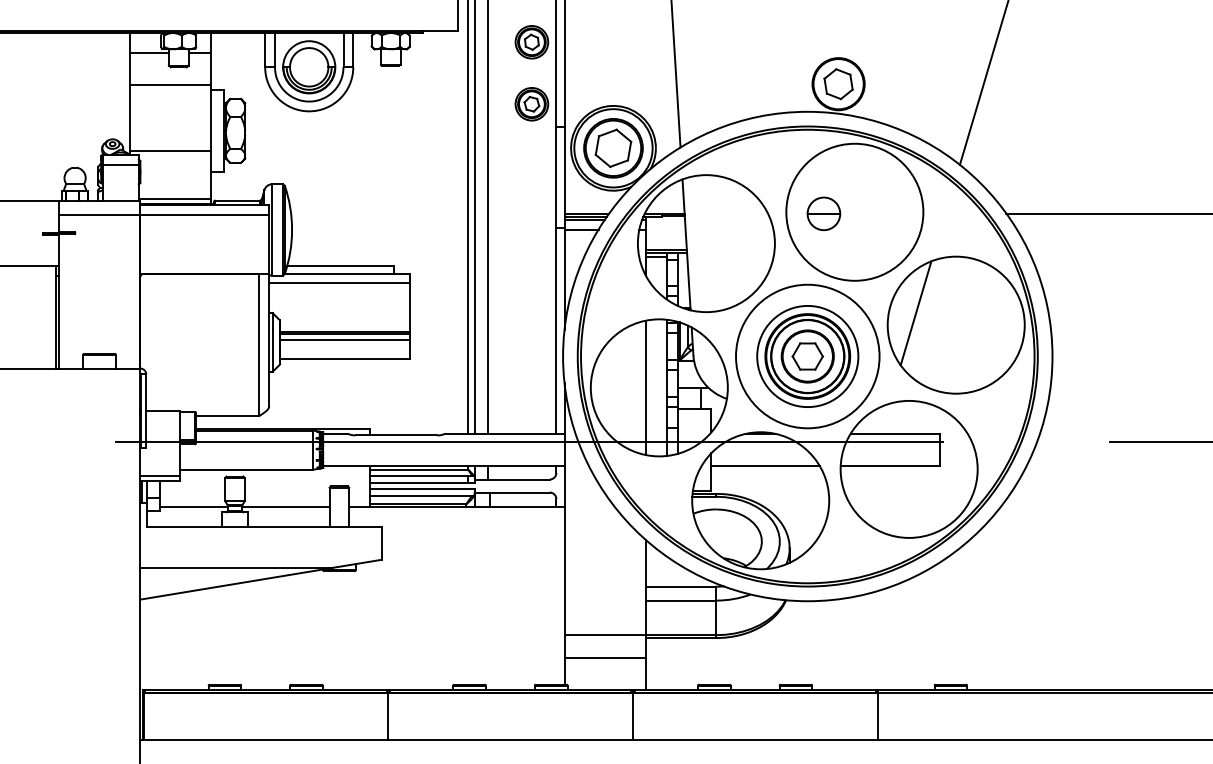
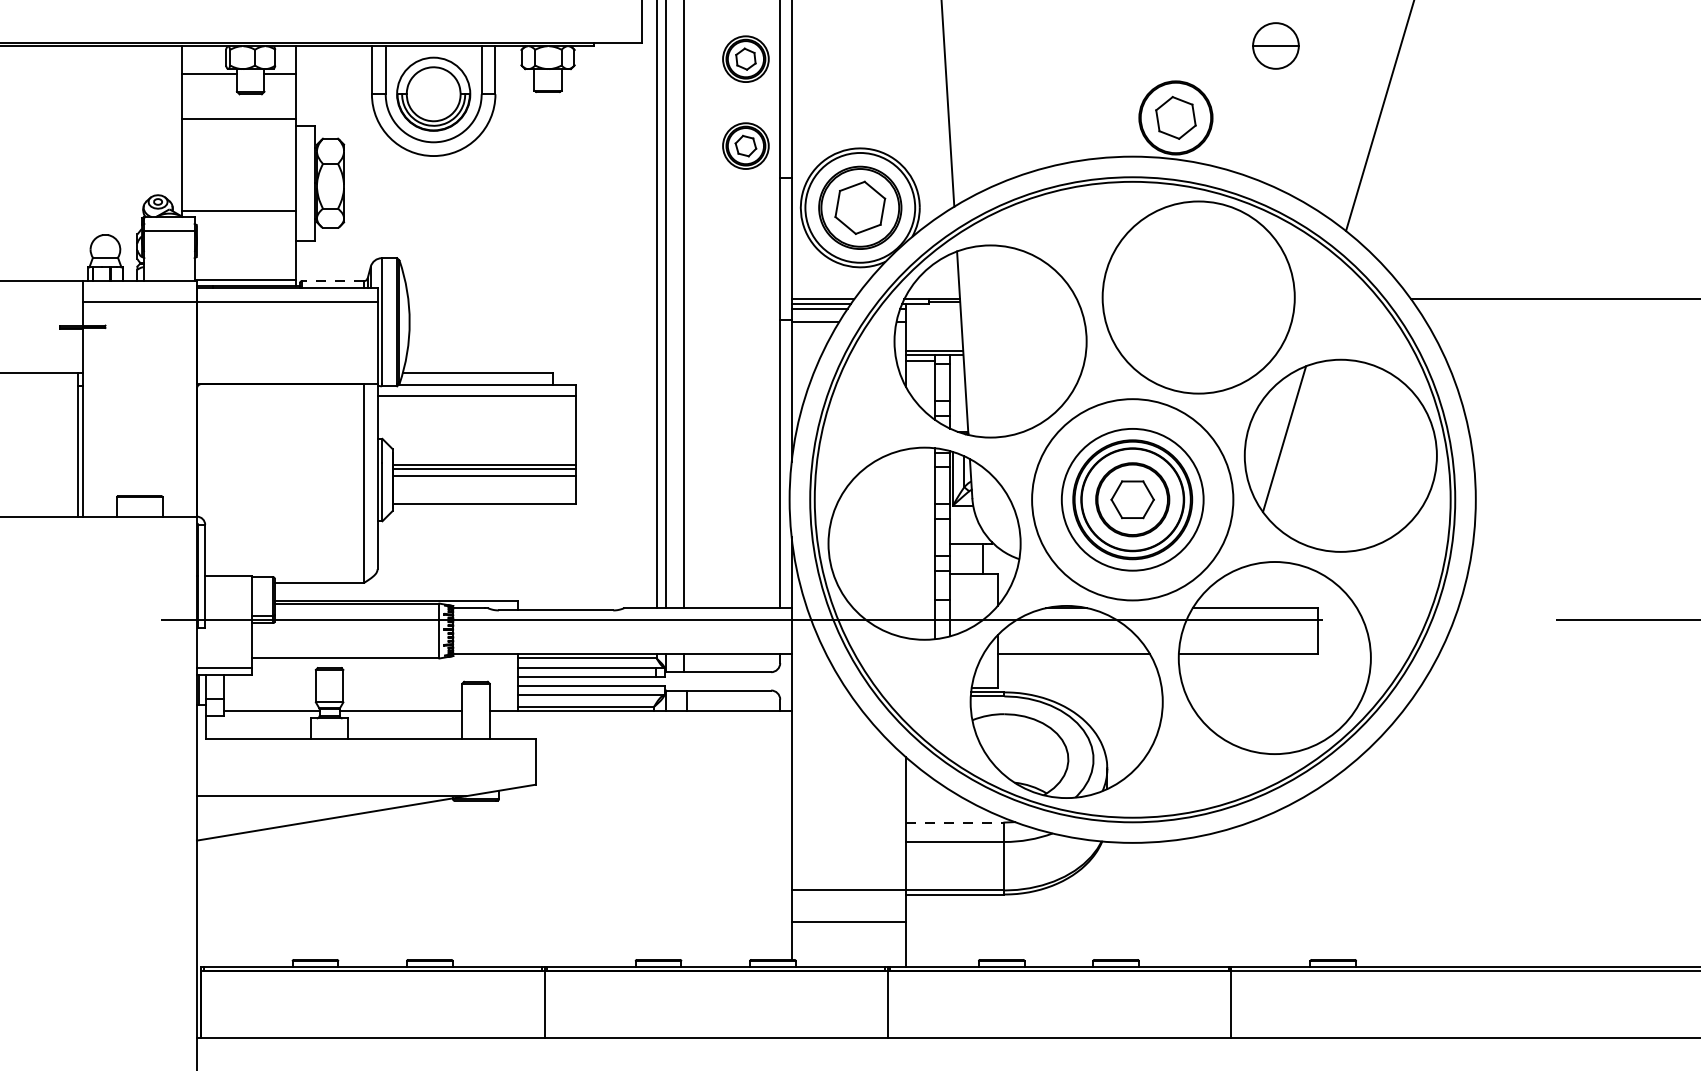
line: (237, 200) -> (333, 281), solid -> dashed
part: (823, 213) -> (1275, 45), moved
line: (646, 387) -> (906, 543), removed
line: (681, 586) -> (955, 822), solid -> dashed

